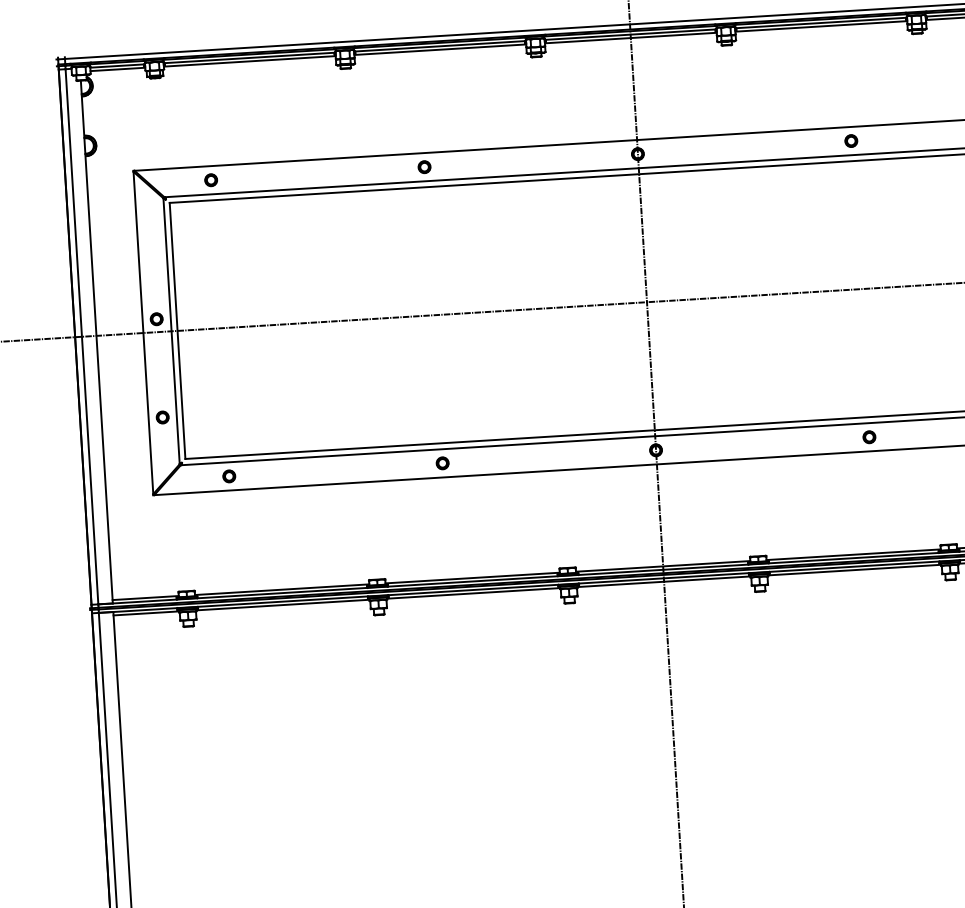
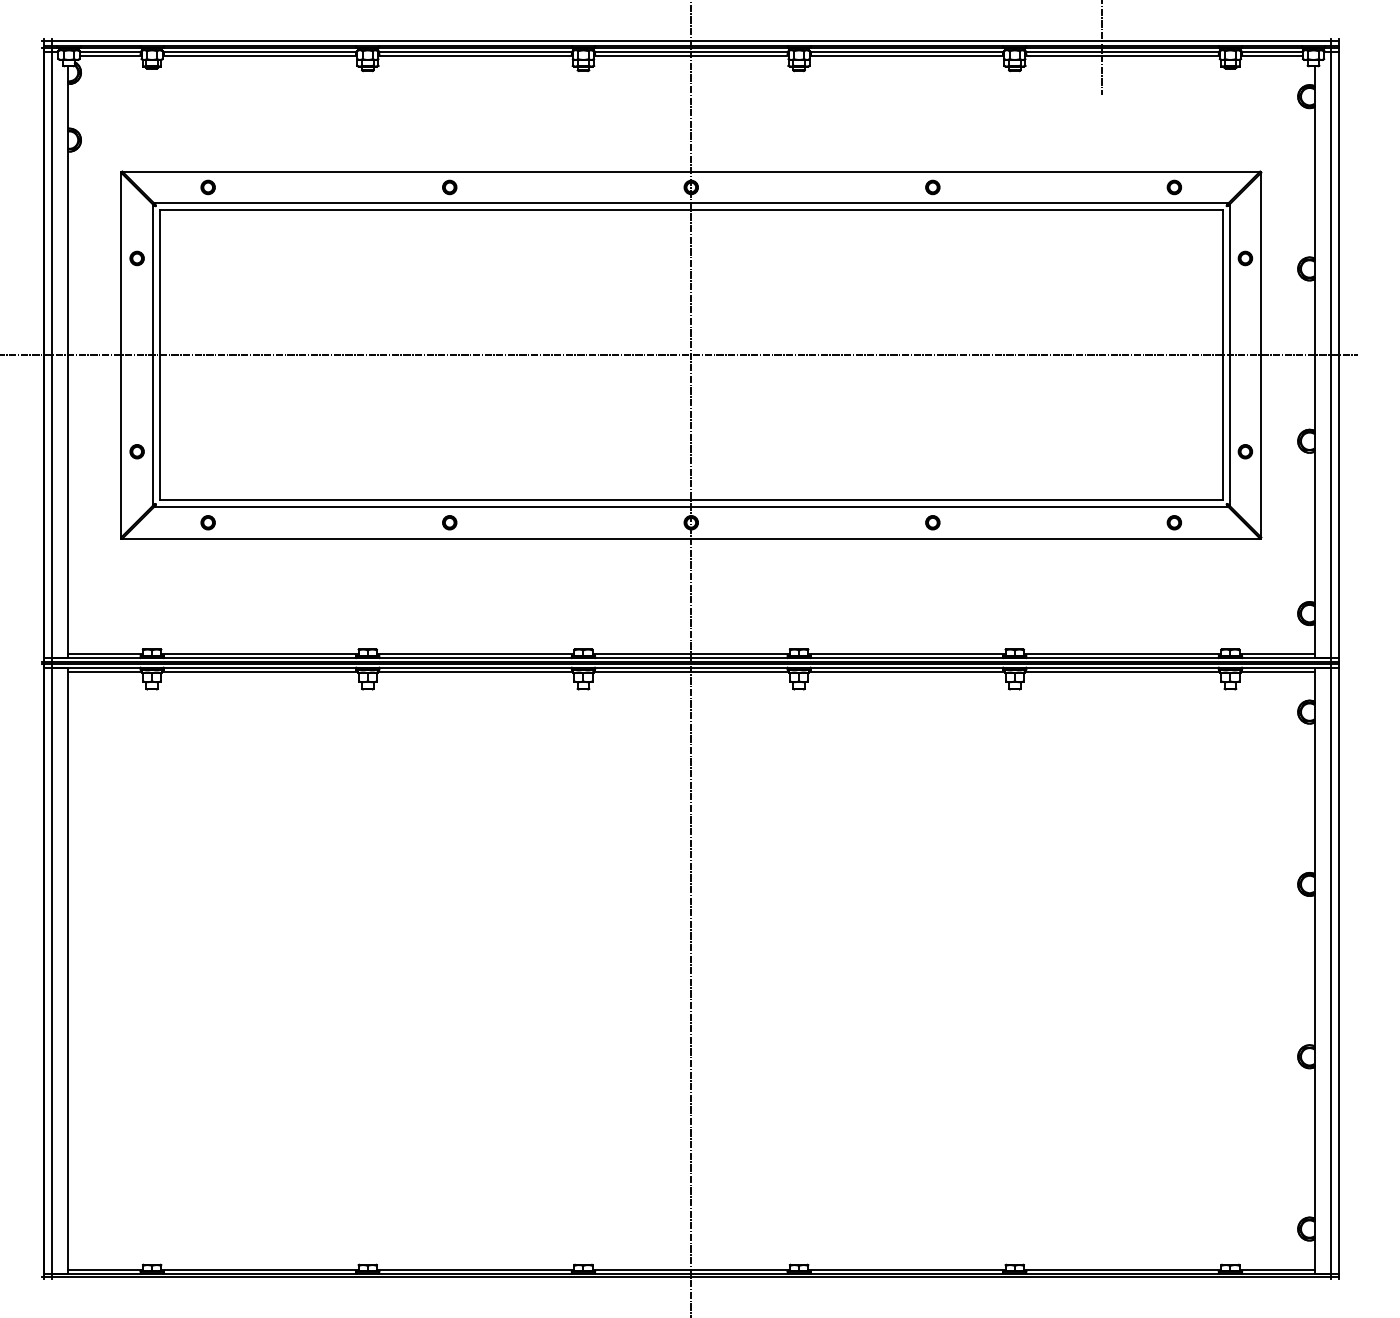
part: (156, 319) -> (136, 258), moved

